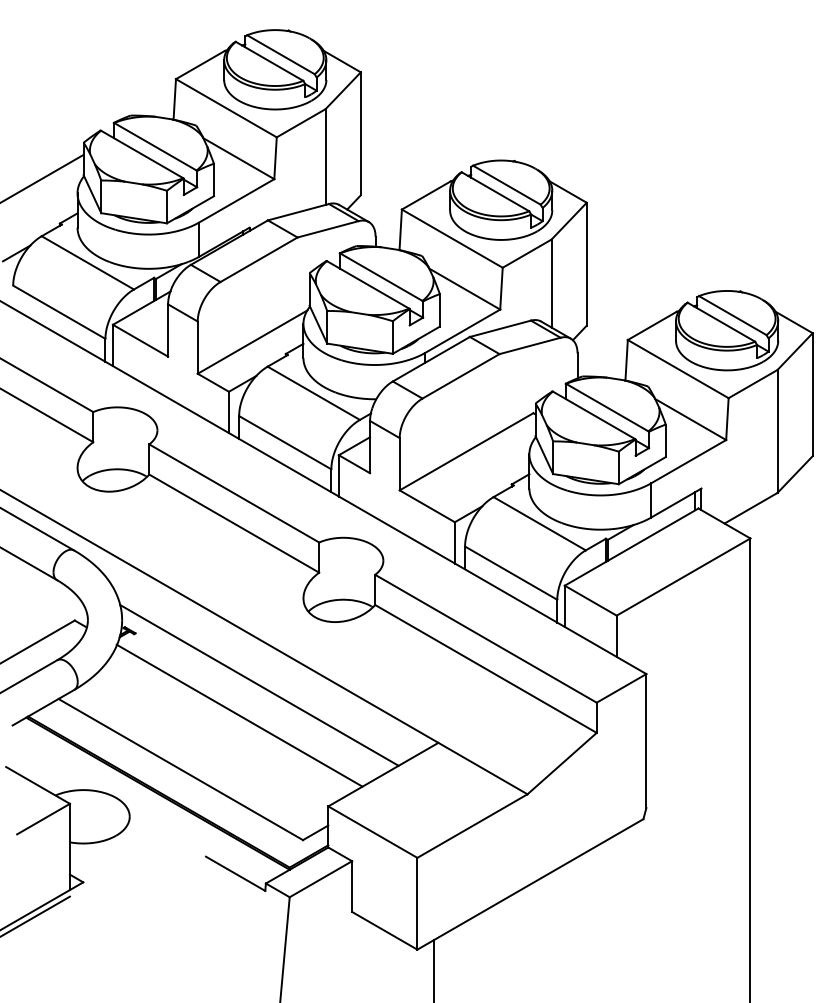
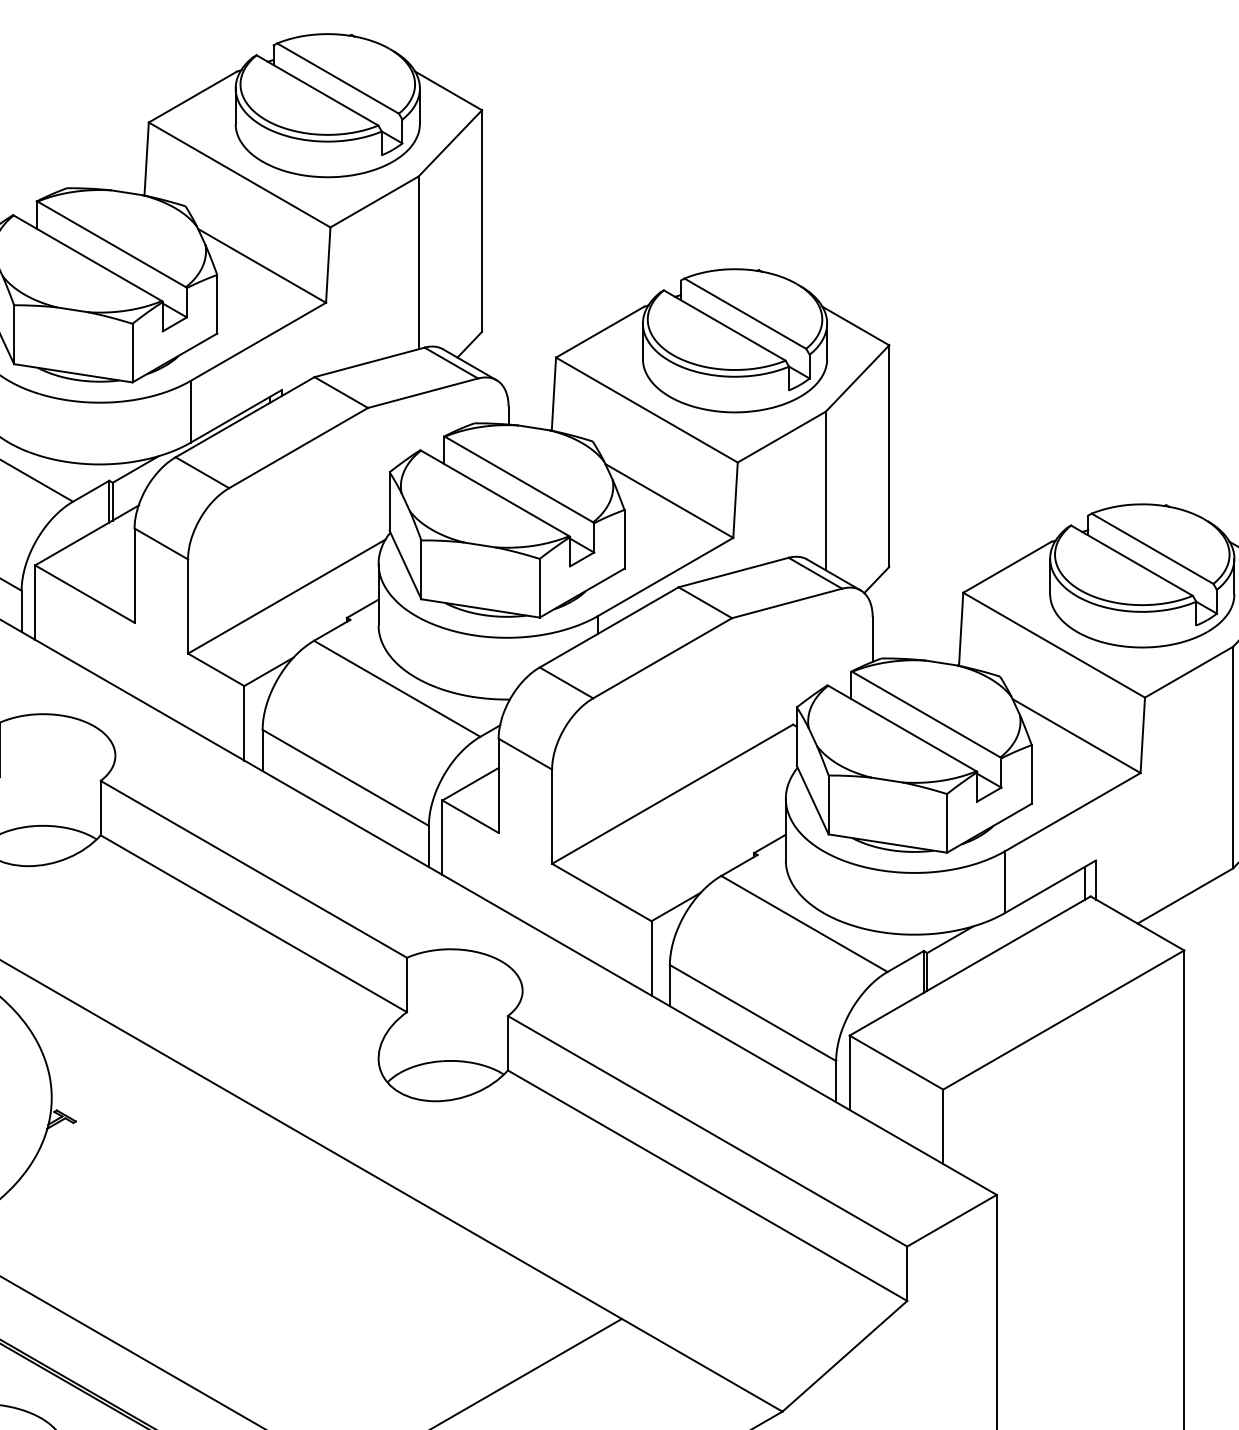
line: (259, 685) -> (299, 1215), removed
line: (239, 715) -> (263, 1269), removed

